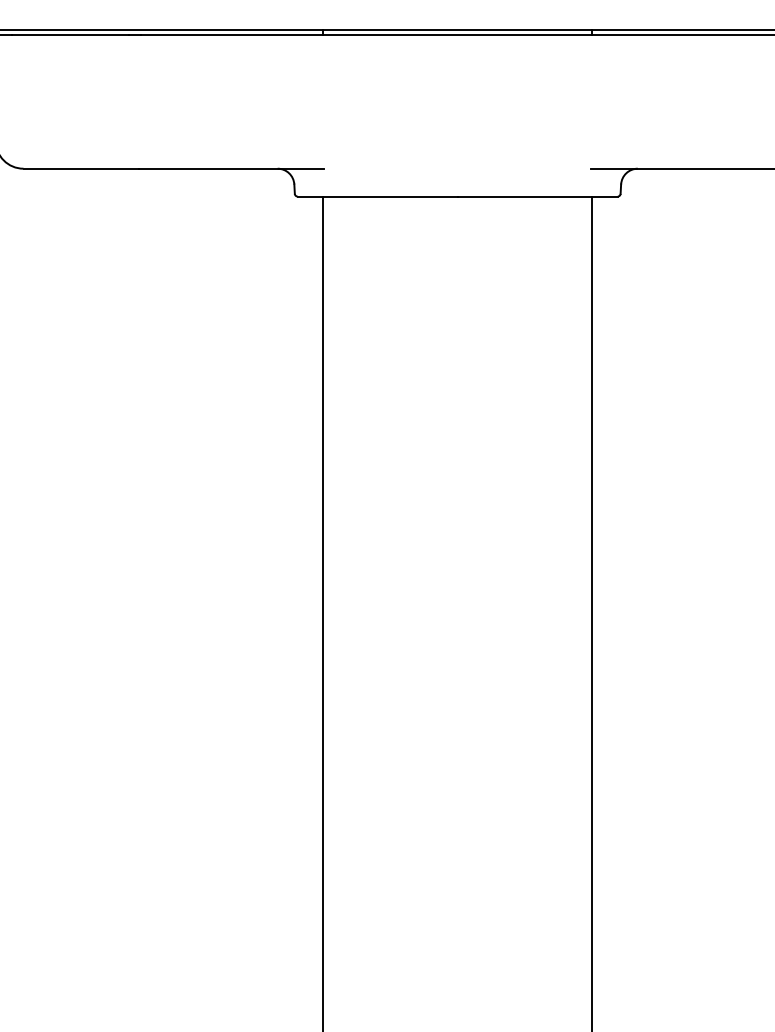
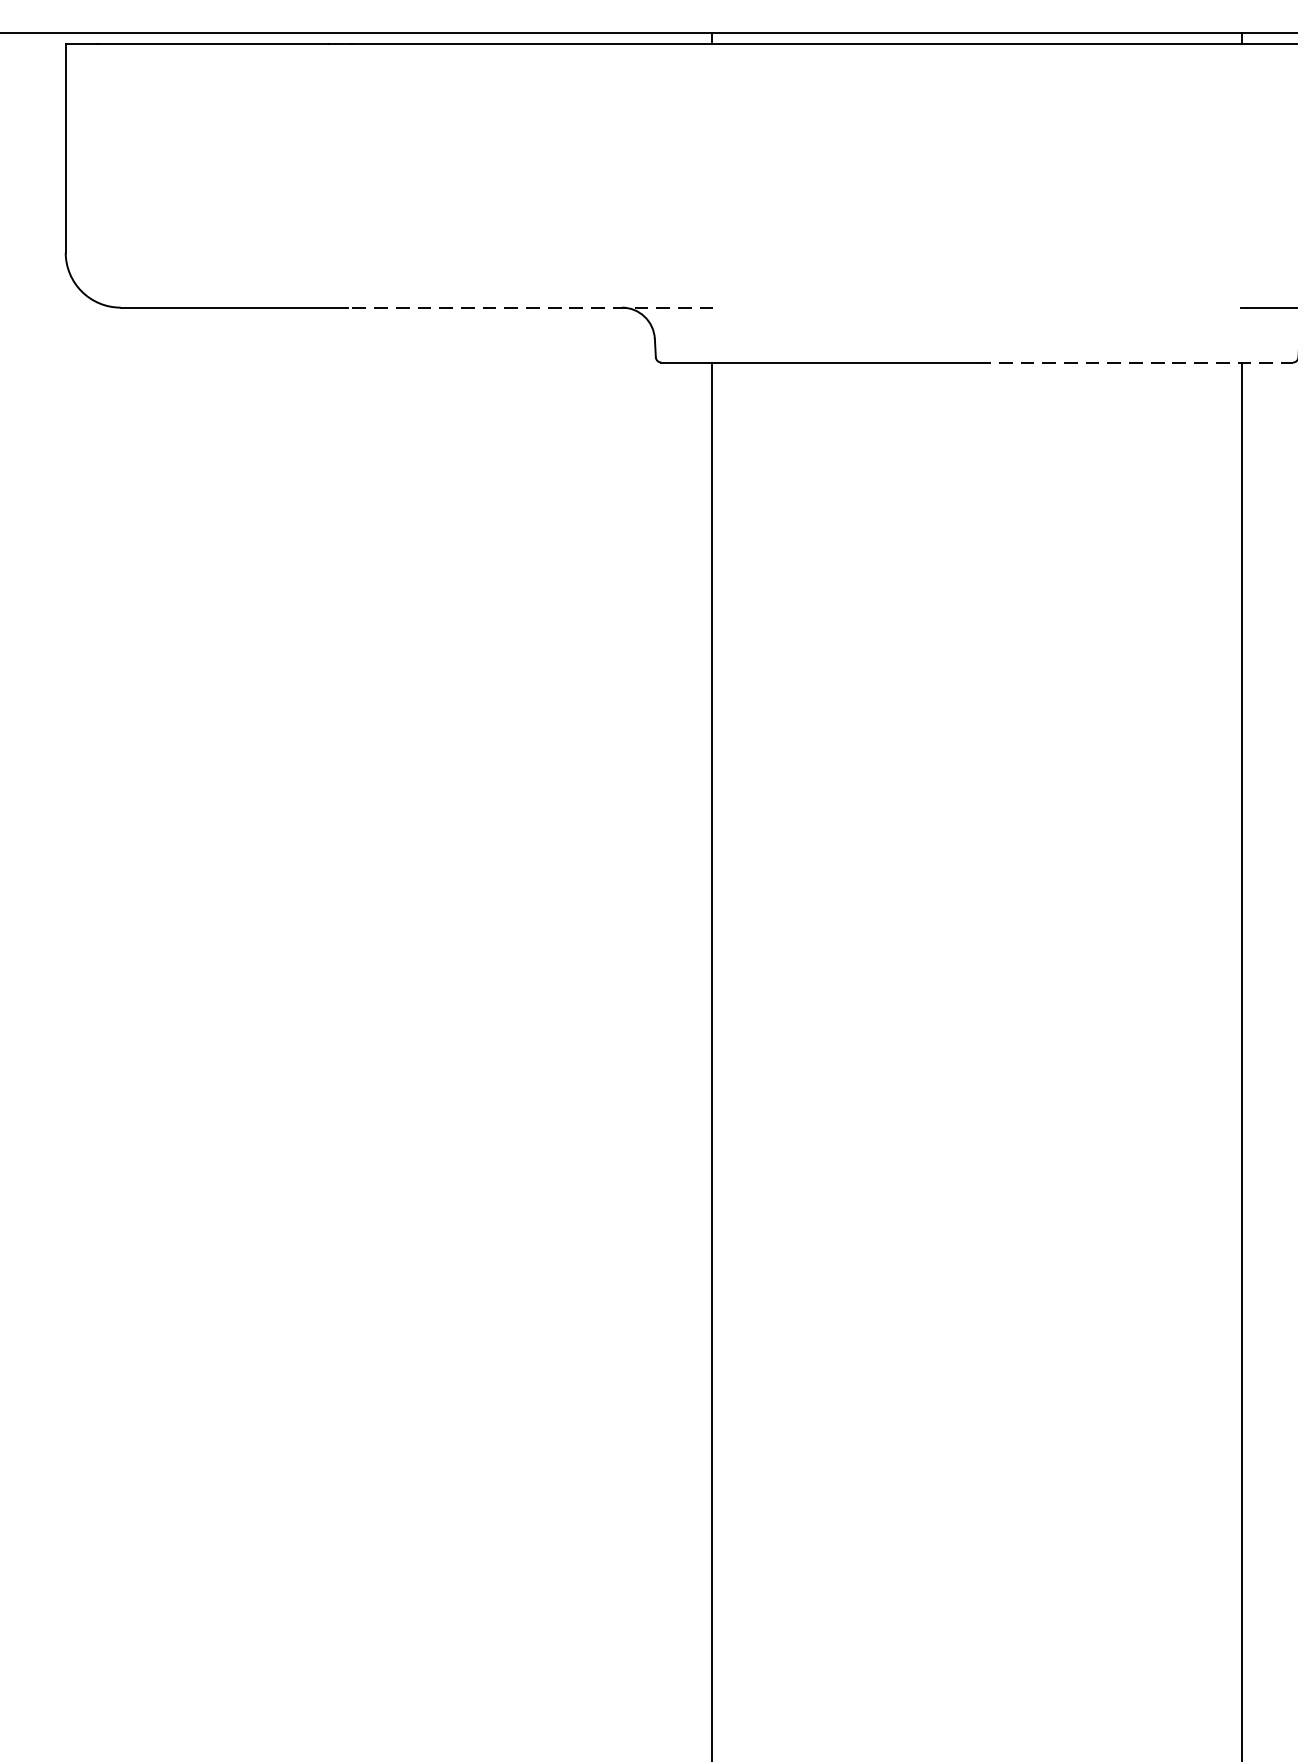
line: (231, 168) -> (530, 307), solid -> dashed
line: (538, 196) -> (1136, 362), solid -> dashed

